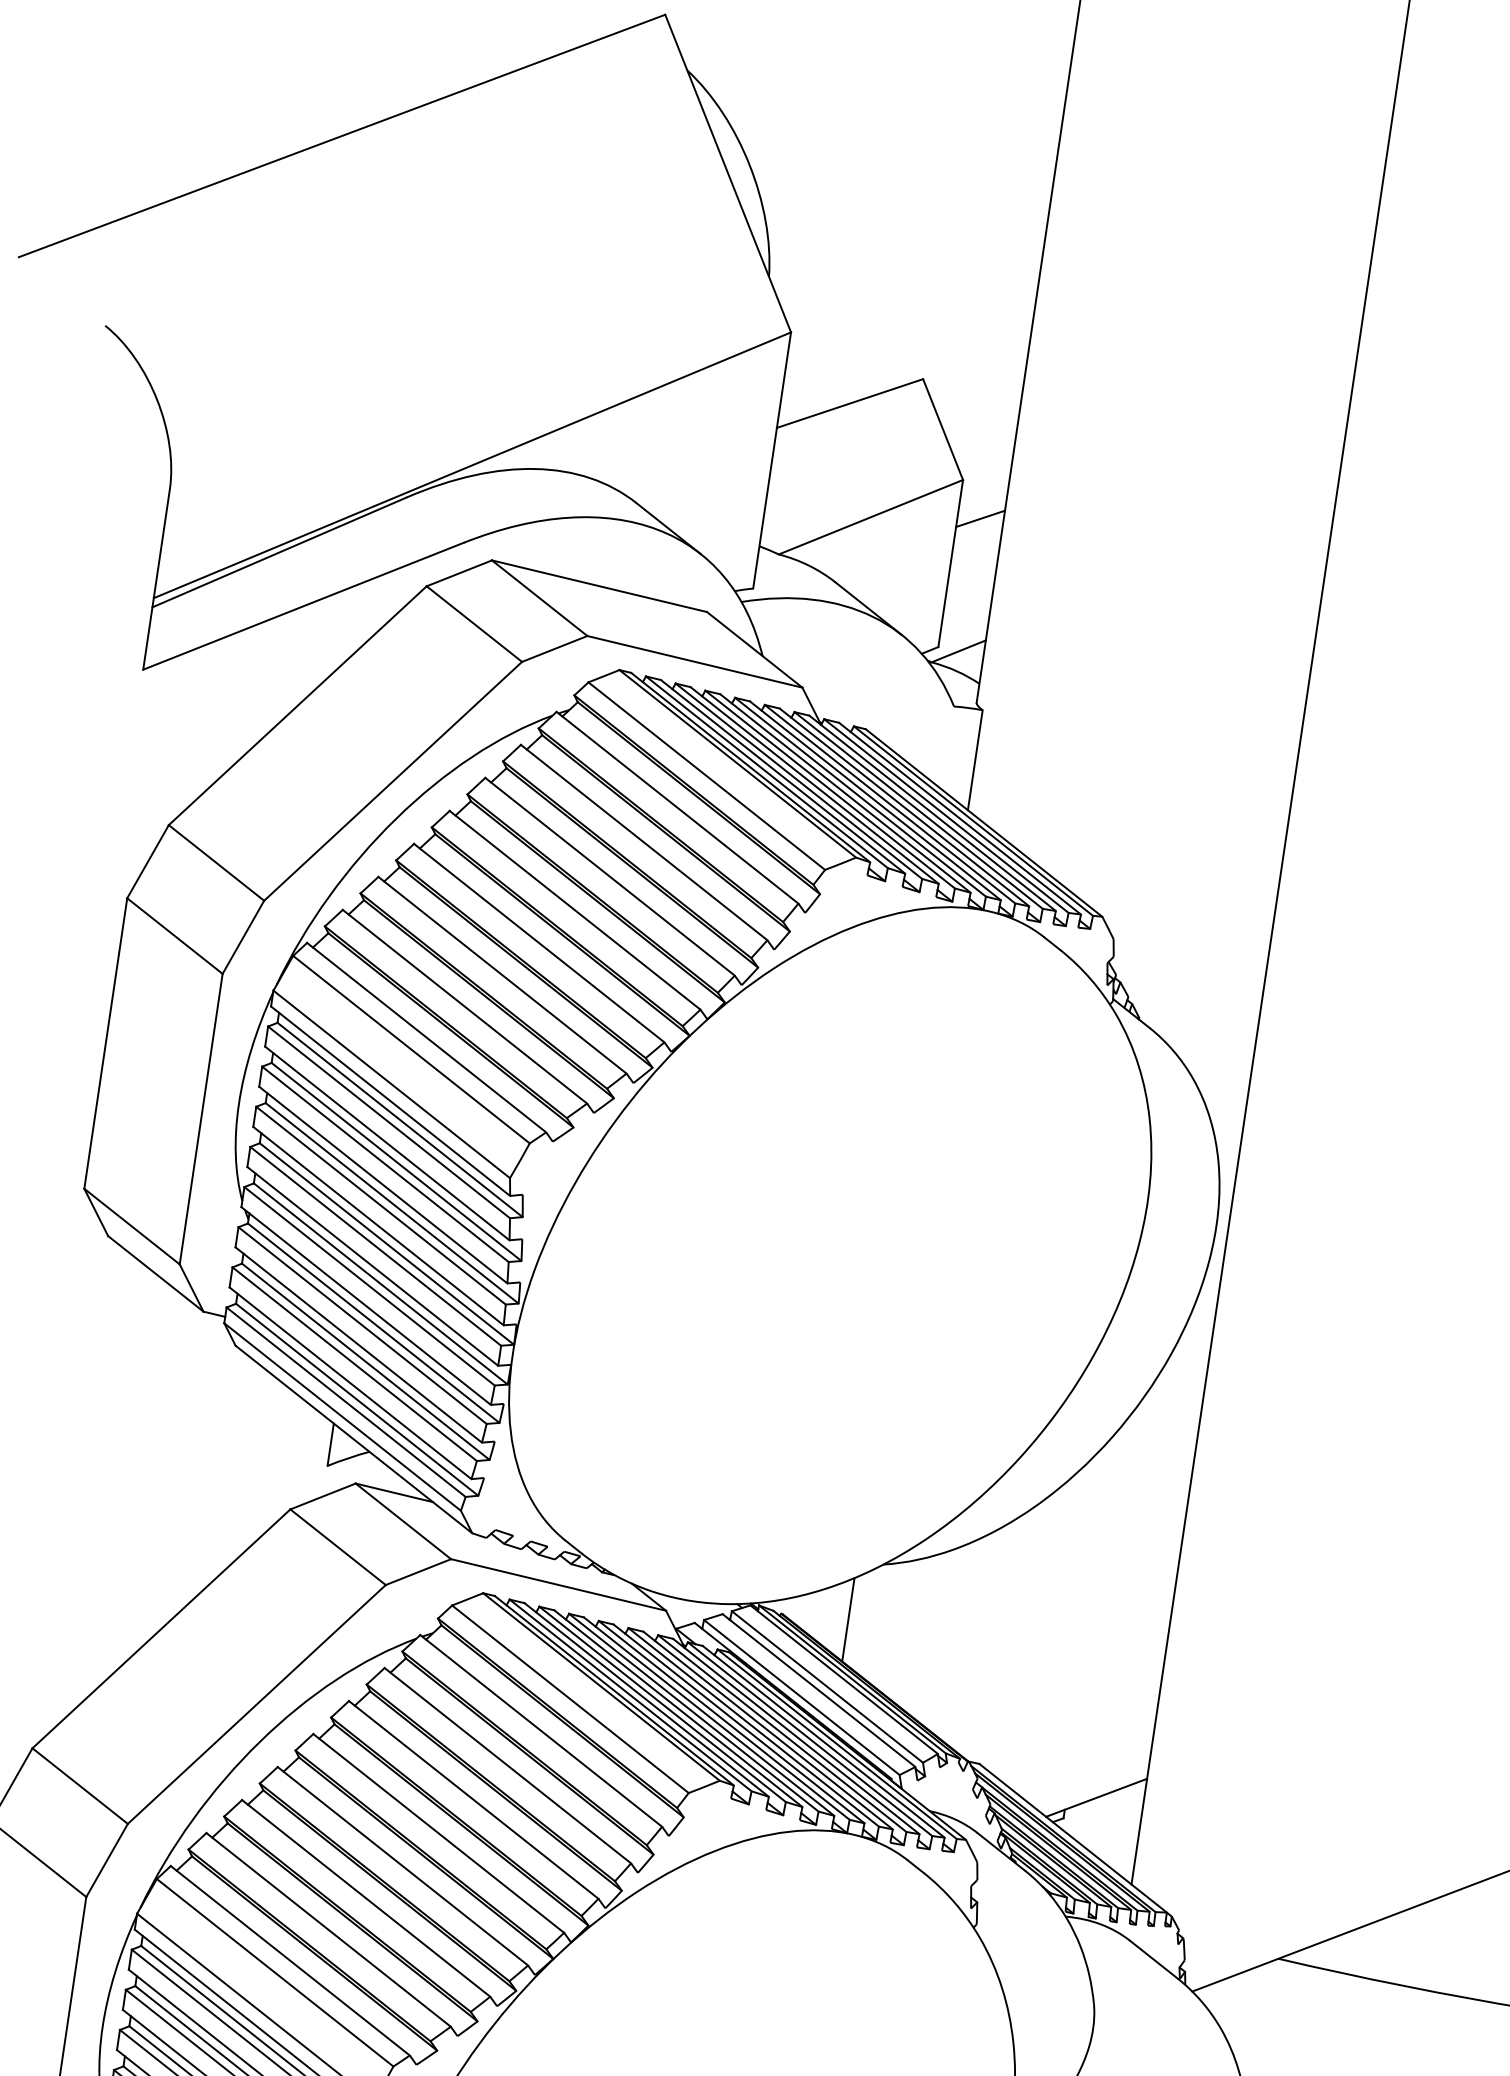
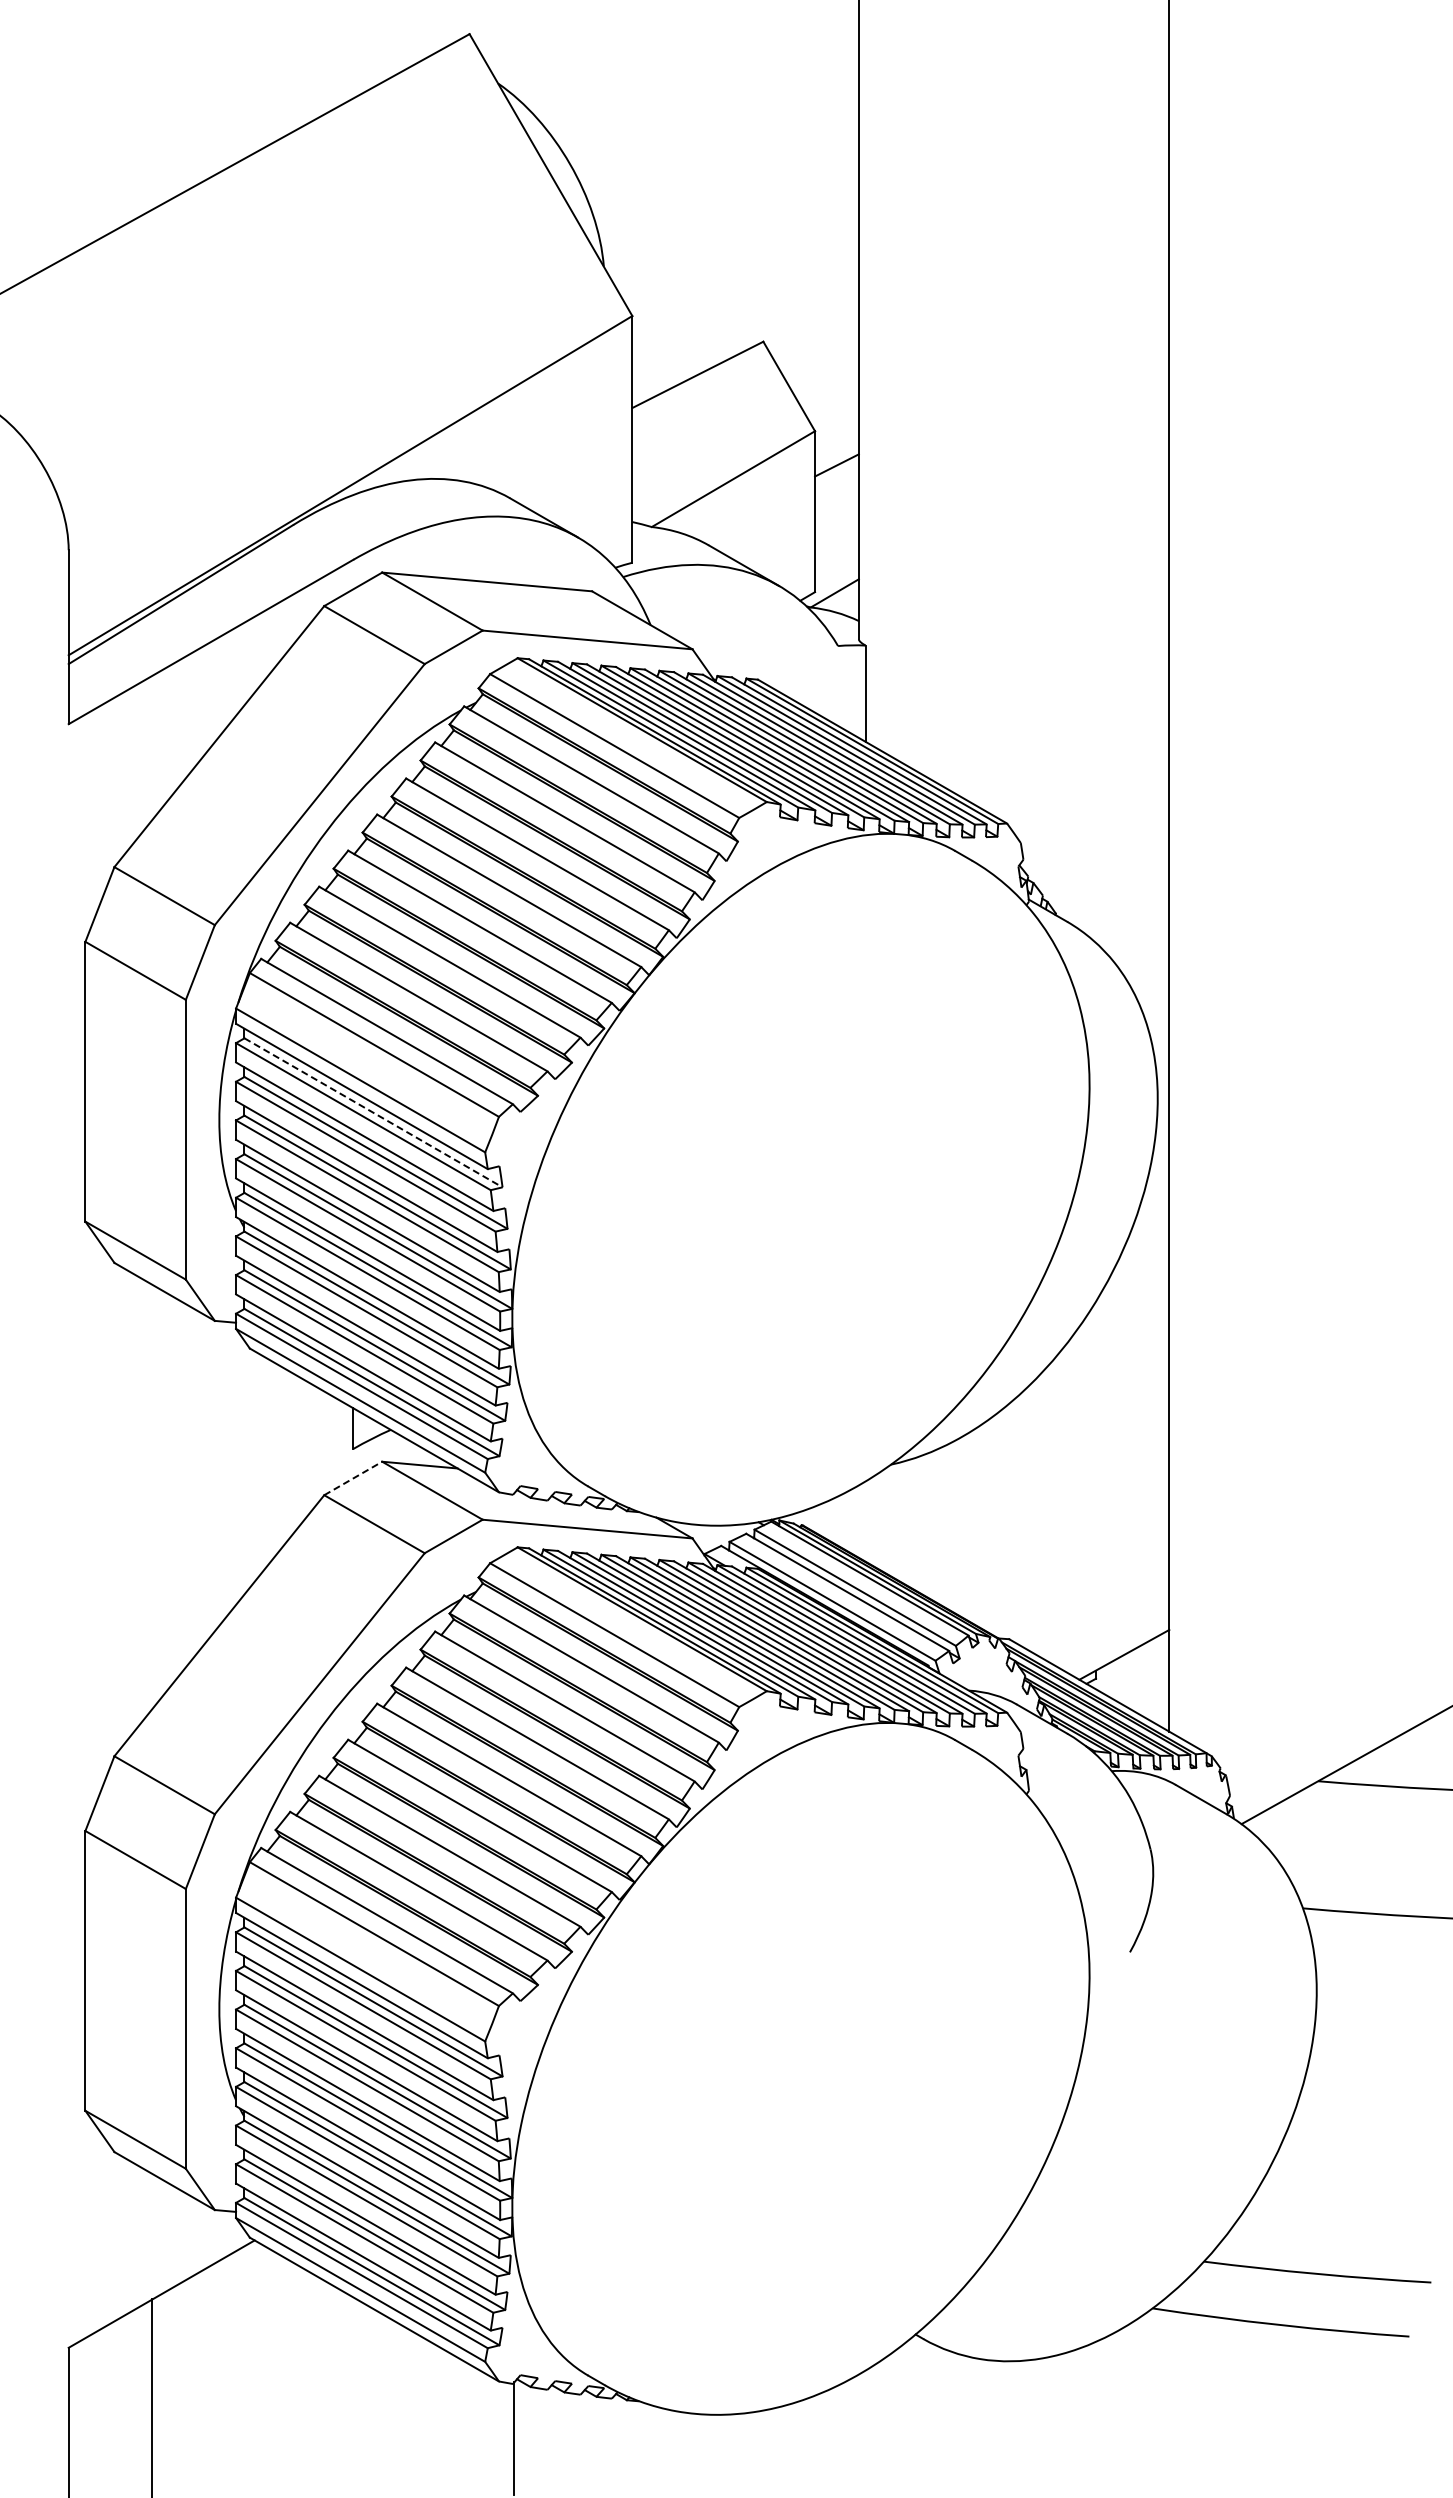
line: (400, 1120) -> (373, 1113), solid -> dashed
line: (323, 1496) -> (353, 1478), solid -> dashed
line: (848, 1619) -> (865, 1521), removed

